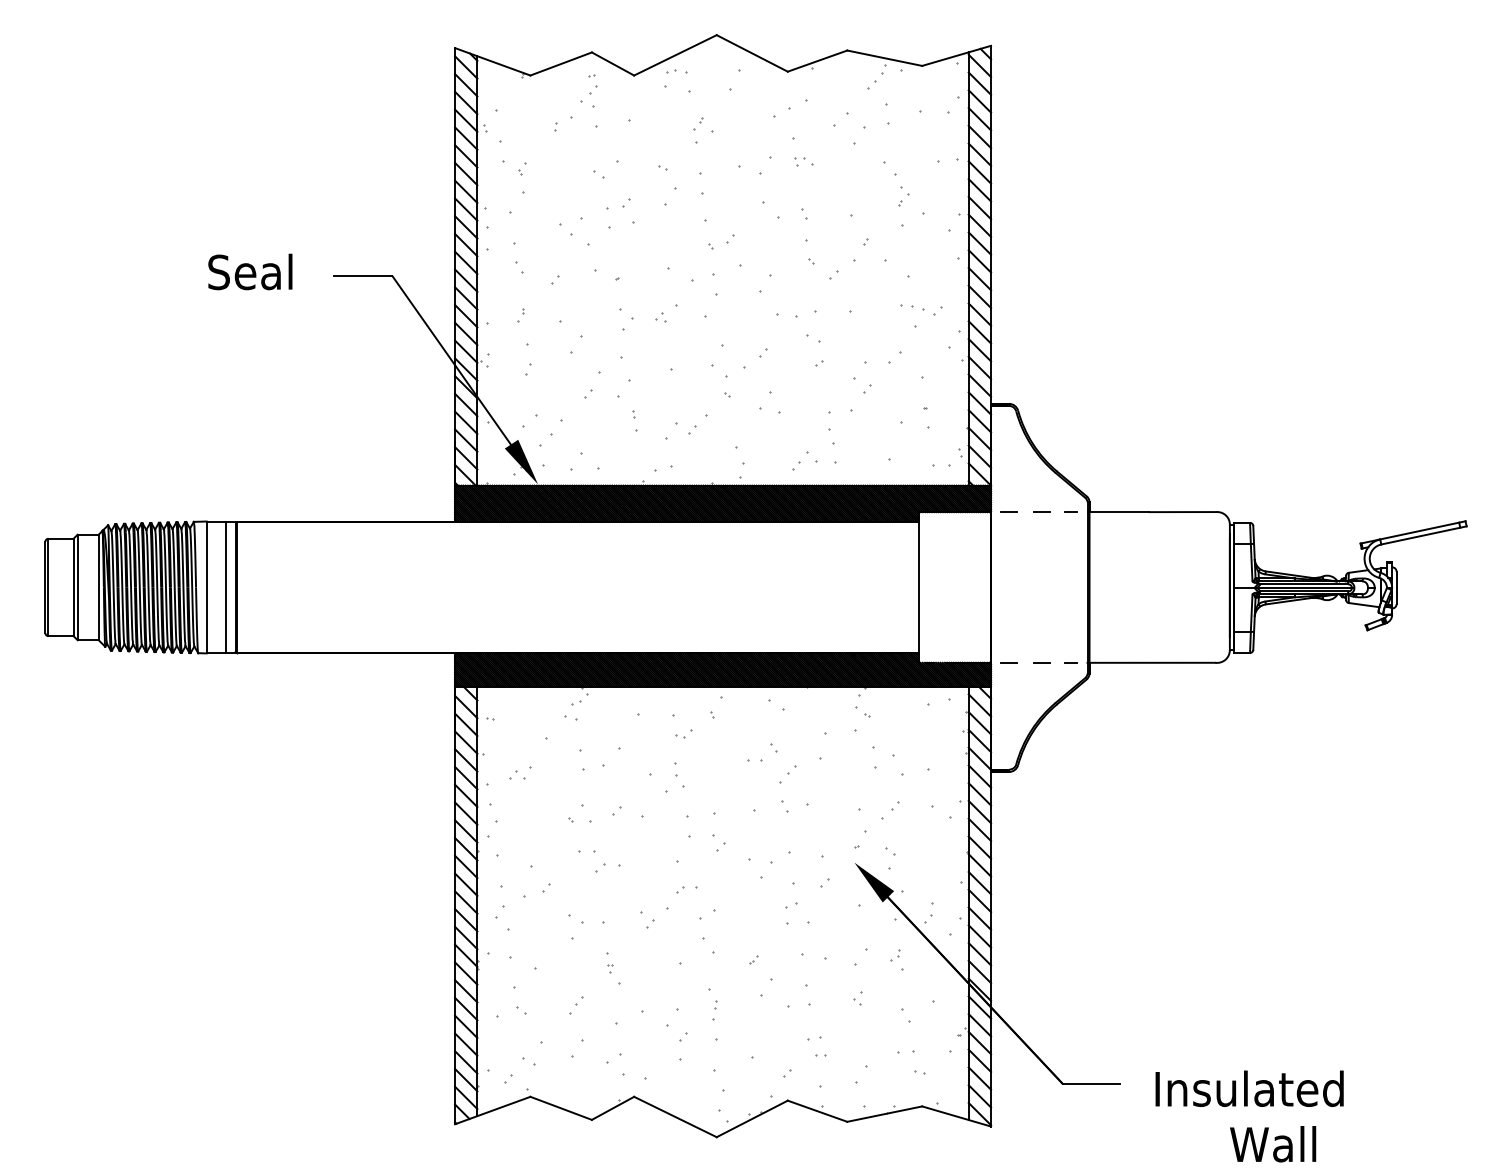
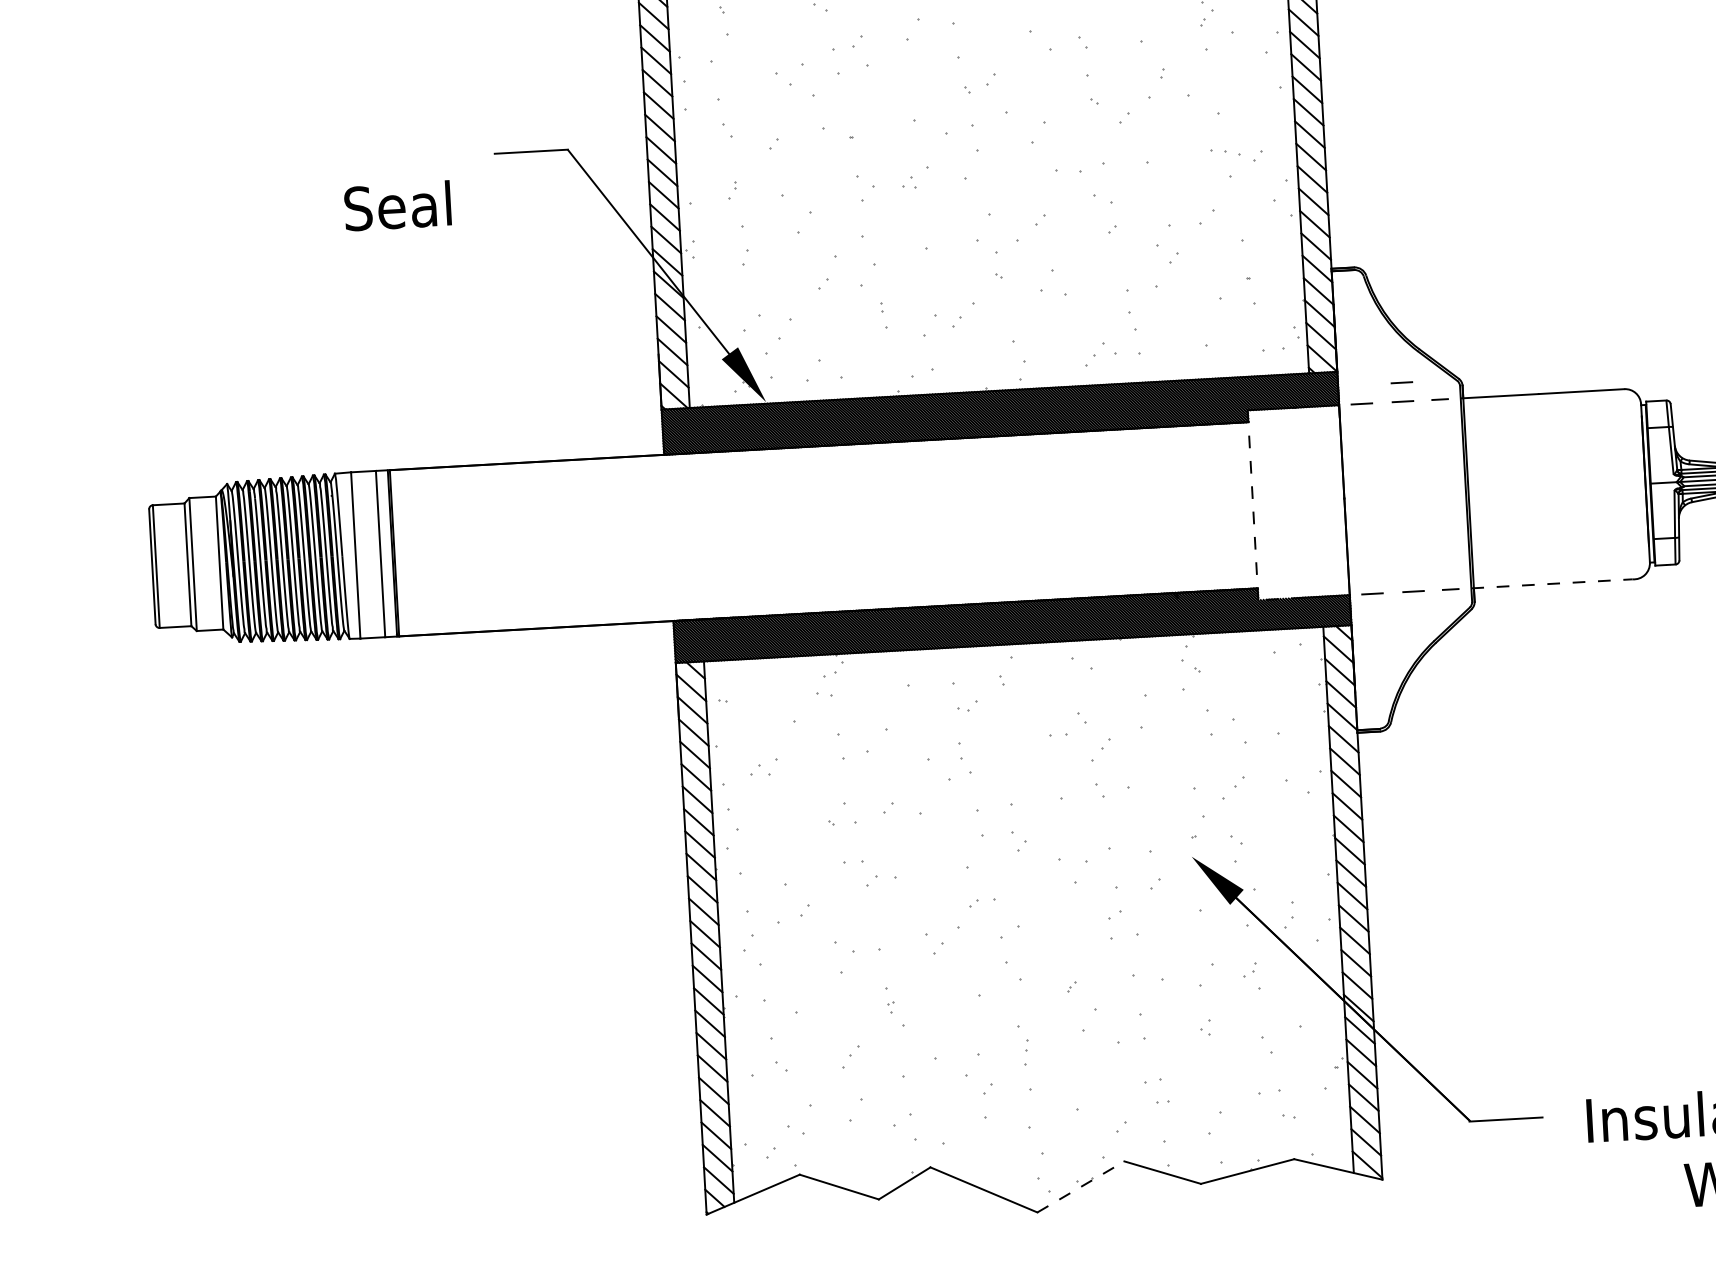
text: (250, 271) -> (397, 205), moved
line: (1041, 496) -> (1401, 381), added
line: (918, 586) -> (1252, 504), solid -> dashed
line: (1151, 662) -> (1552, 583), solid -> dashed
line: (752, 1118) -> (1081, 1186), solid -> dashed

